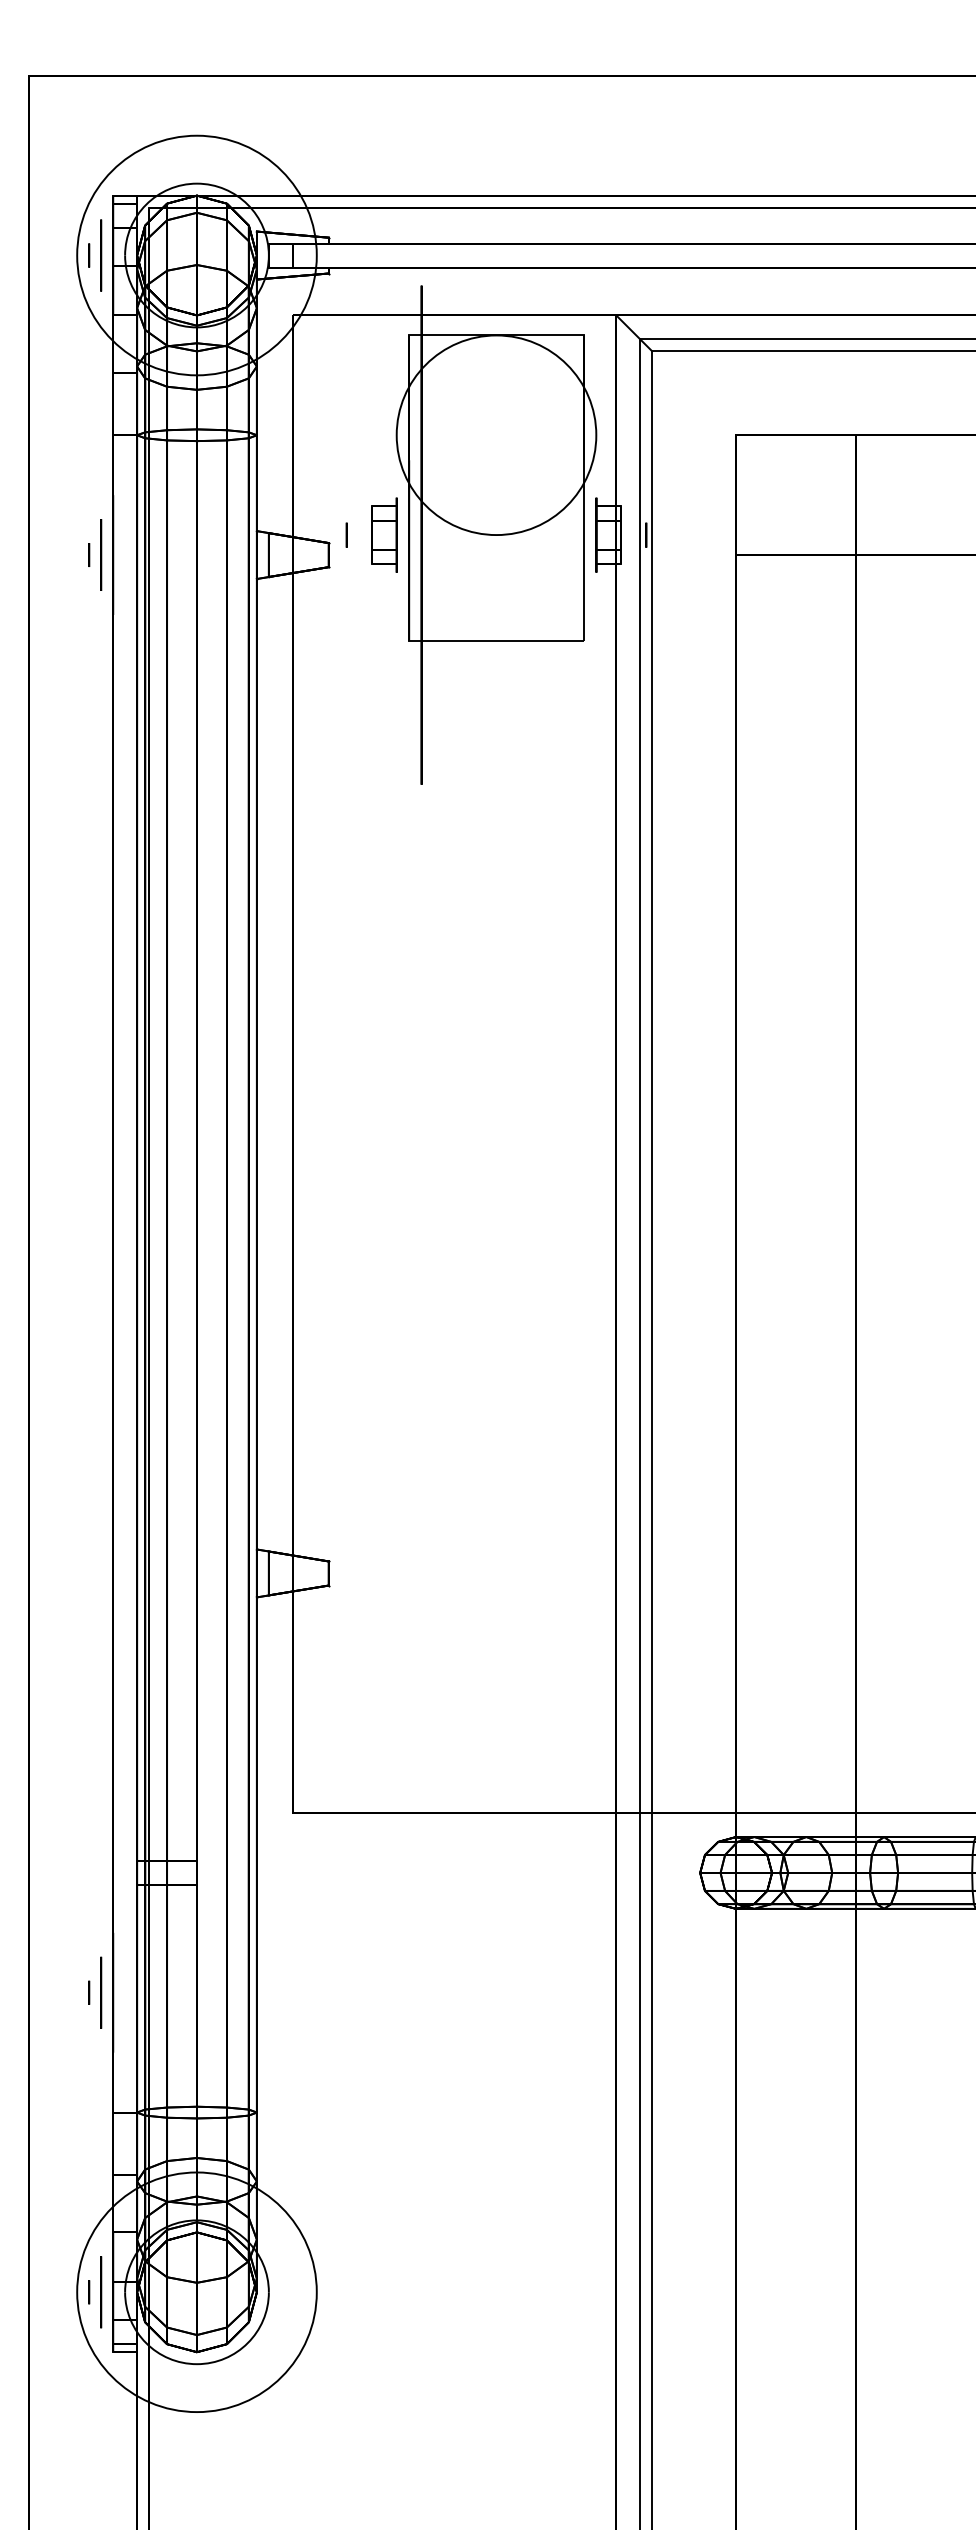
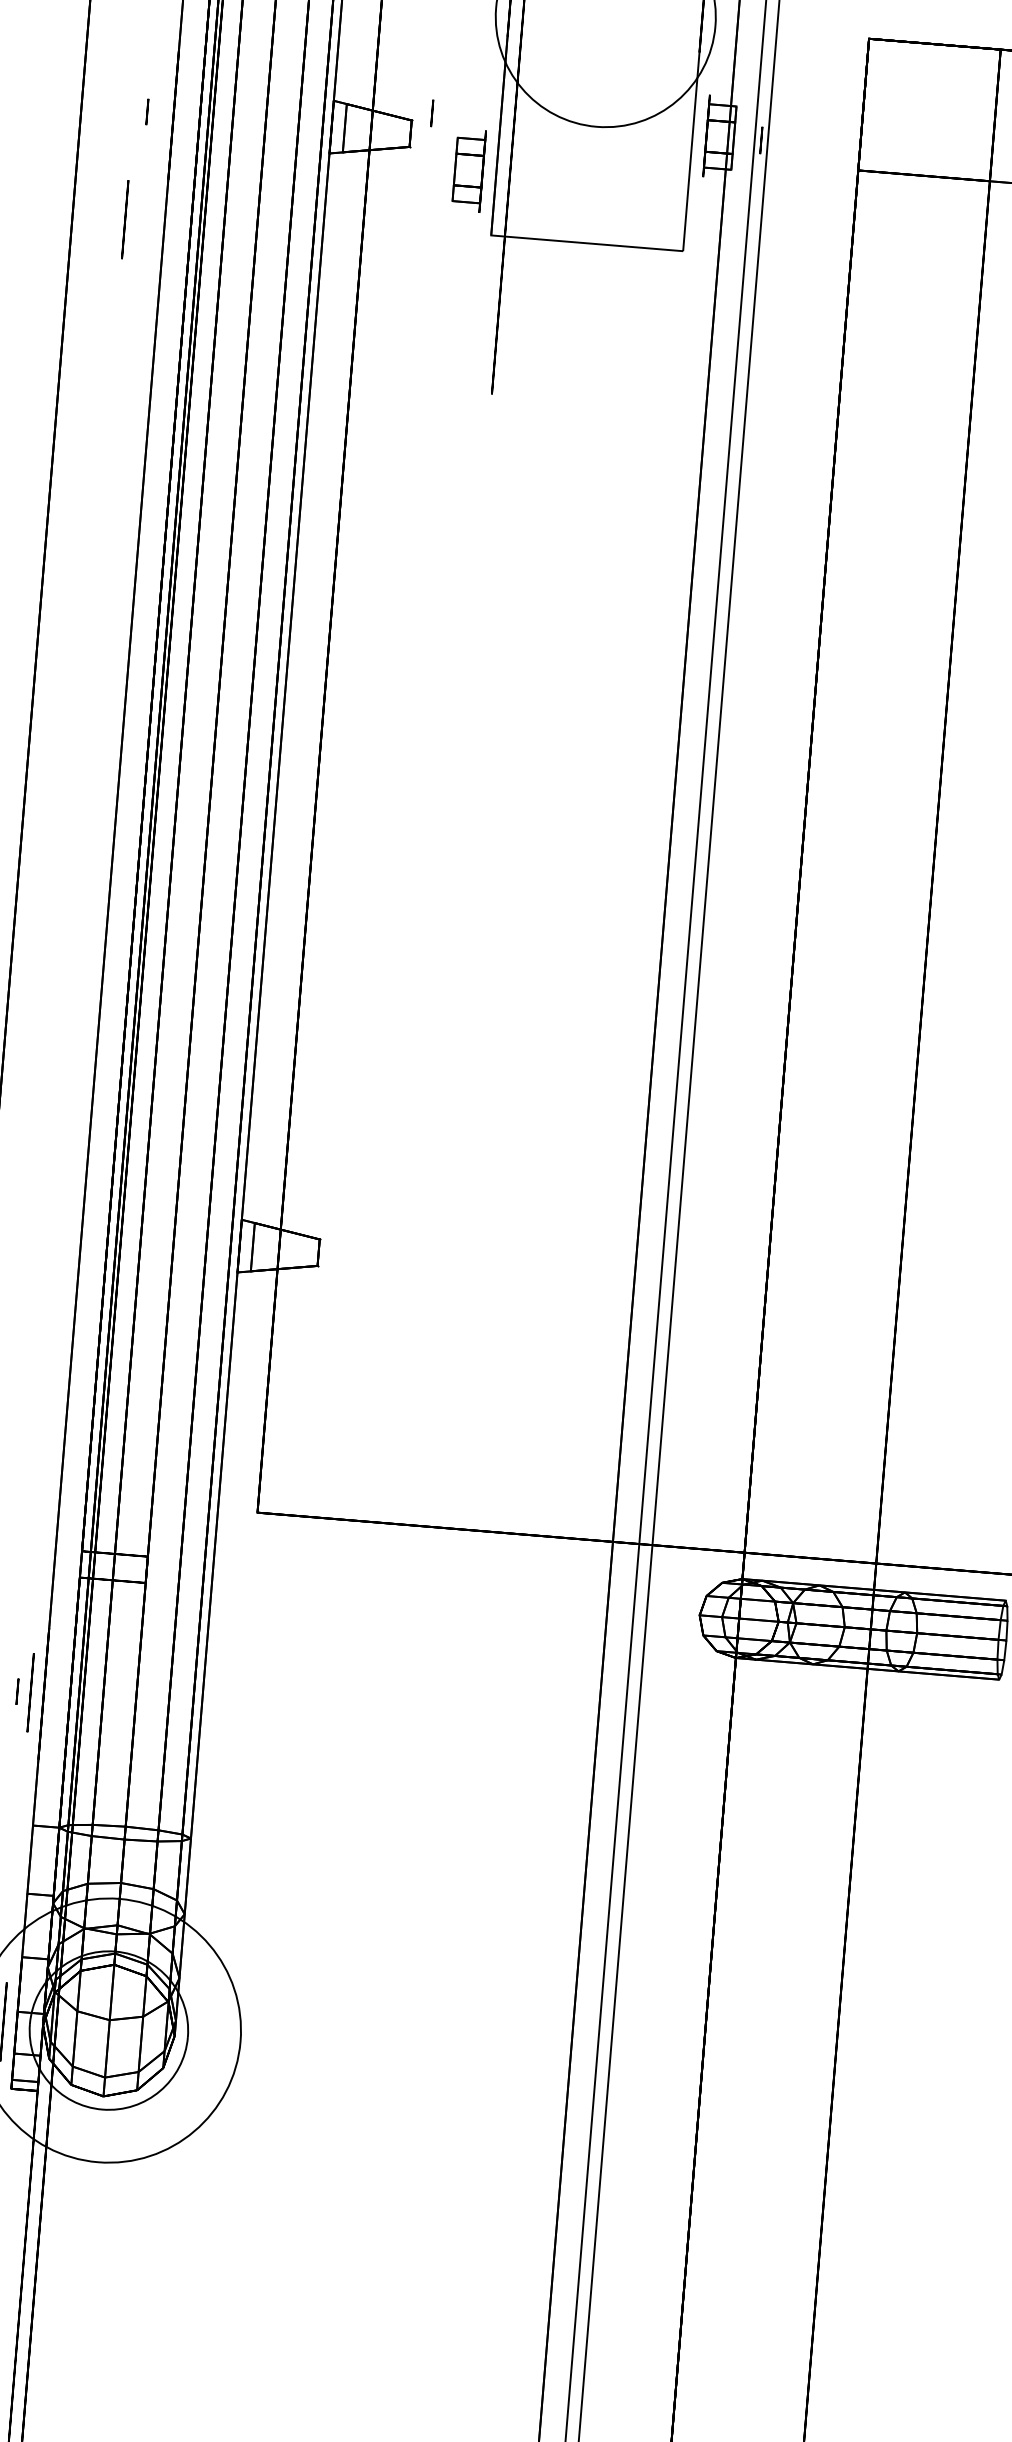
part: (384, 534) -> (469, 169), moved
circle: (101, 554) -> (125, 219), moved

